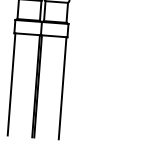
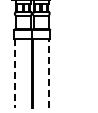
line: (10, 84) -> (14, 73), solid -> dashed
line: (62, 87) -> (49, 72), solid -> dashed

